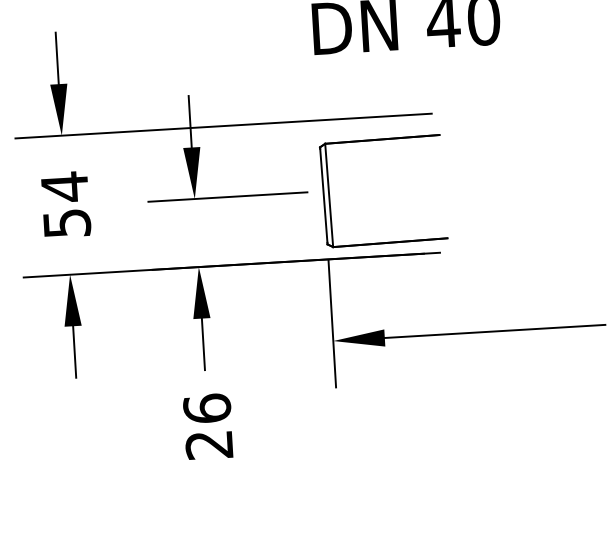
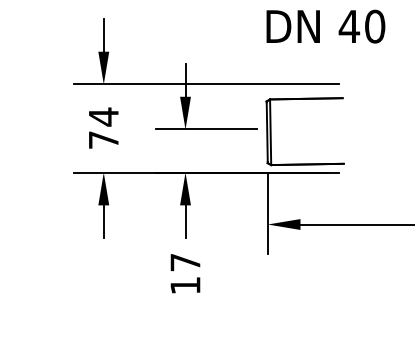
text: (66, 222) -> (103, 139), 54 -> 74
text: (208, 425) -> (185, 273), 26 -> 17

